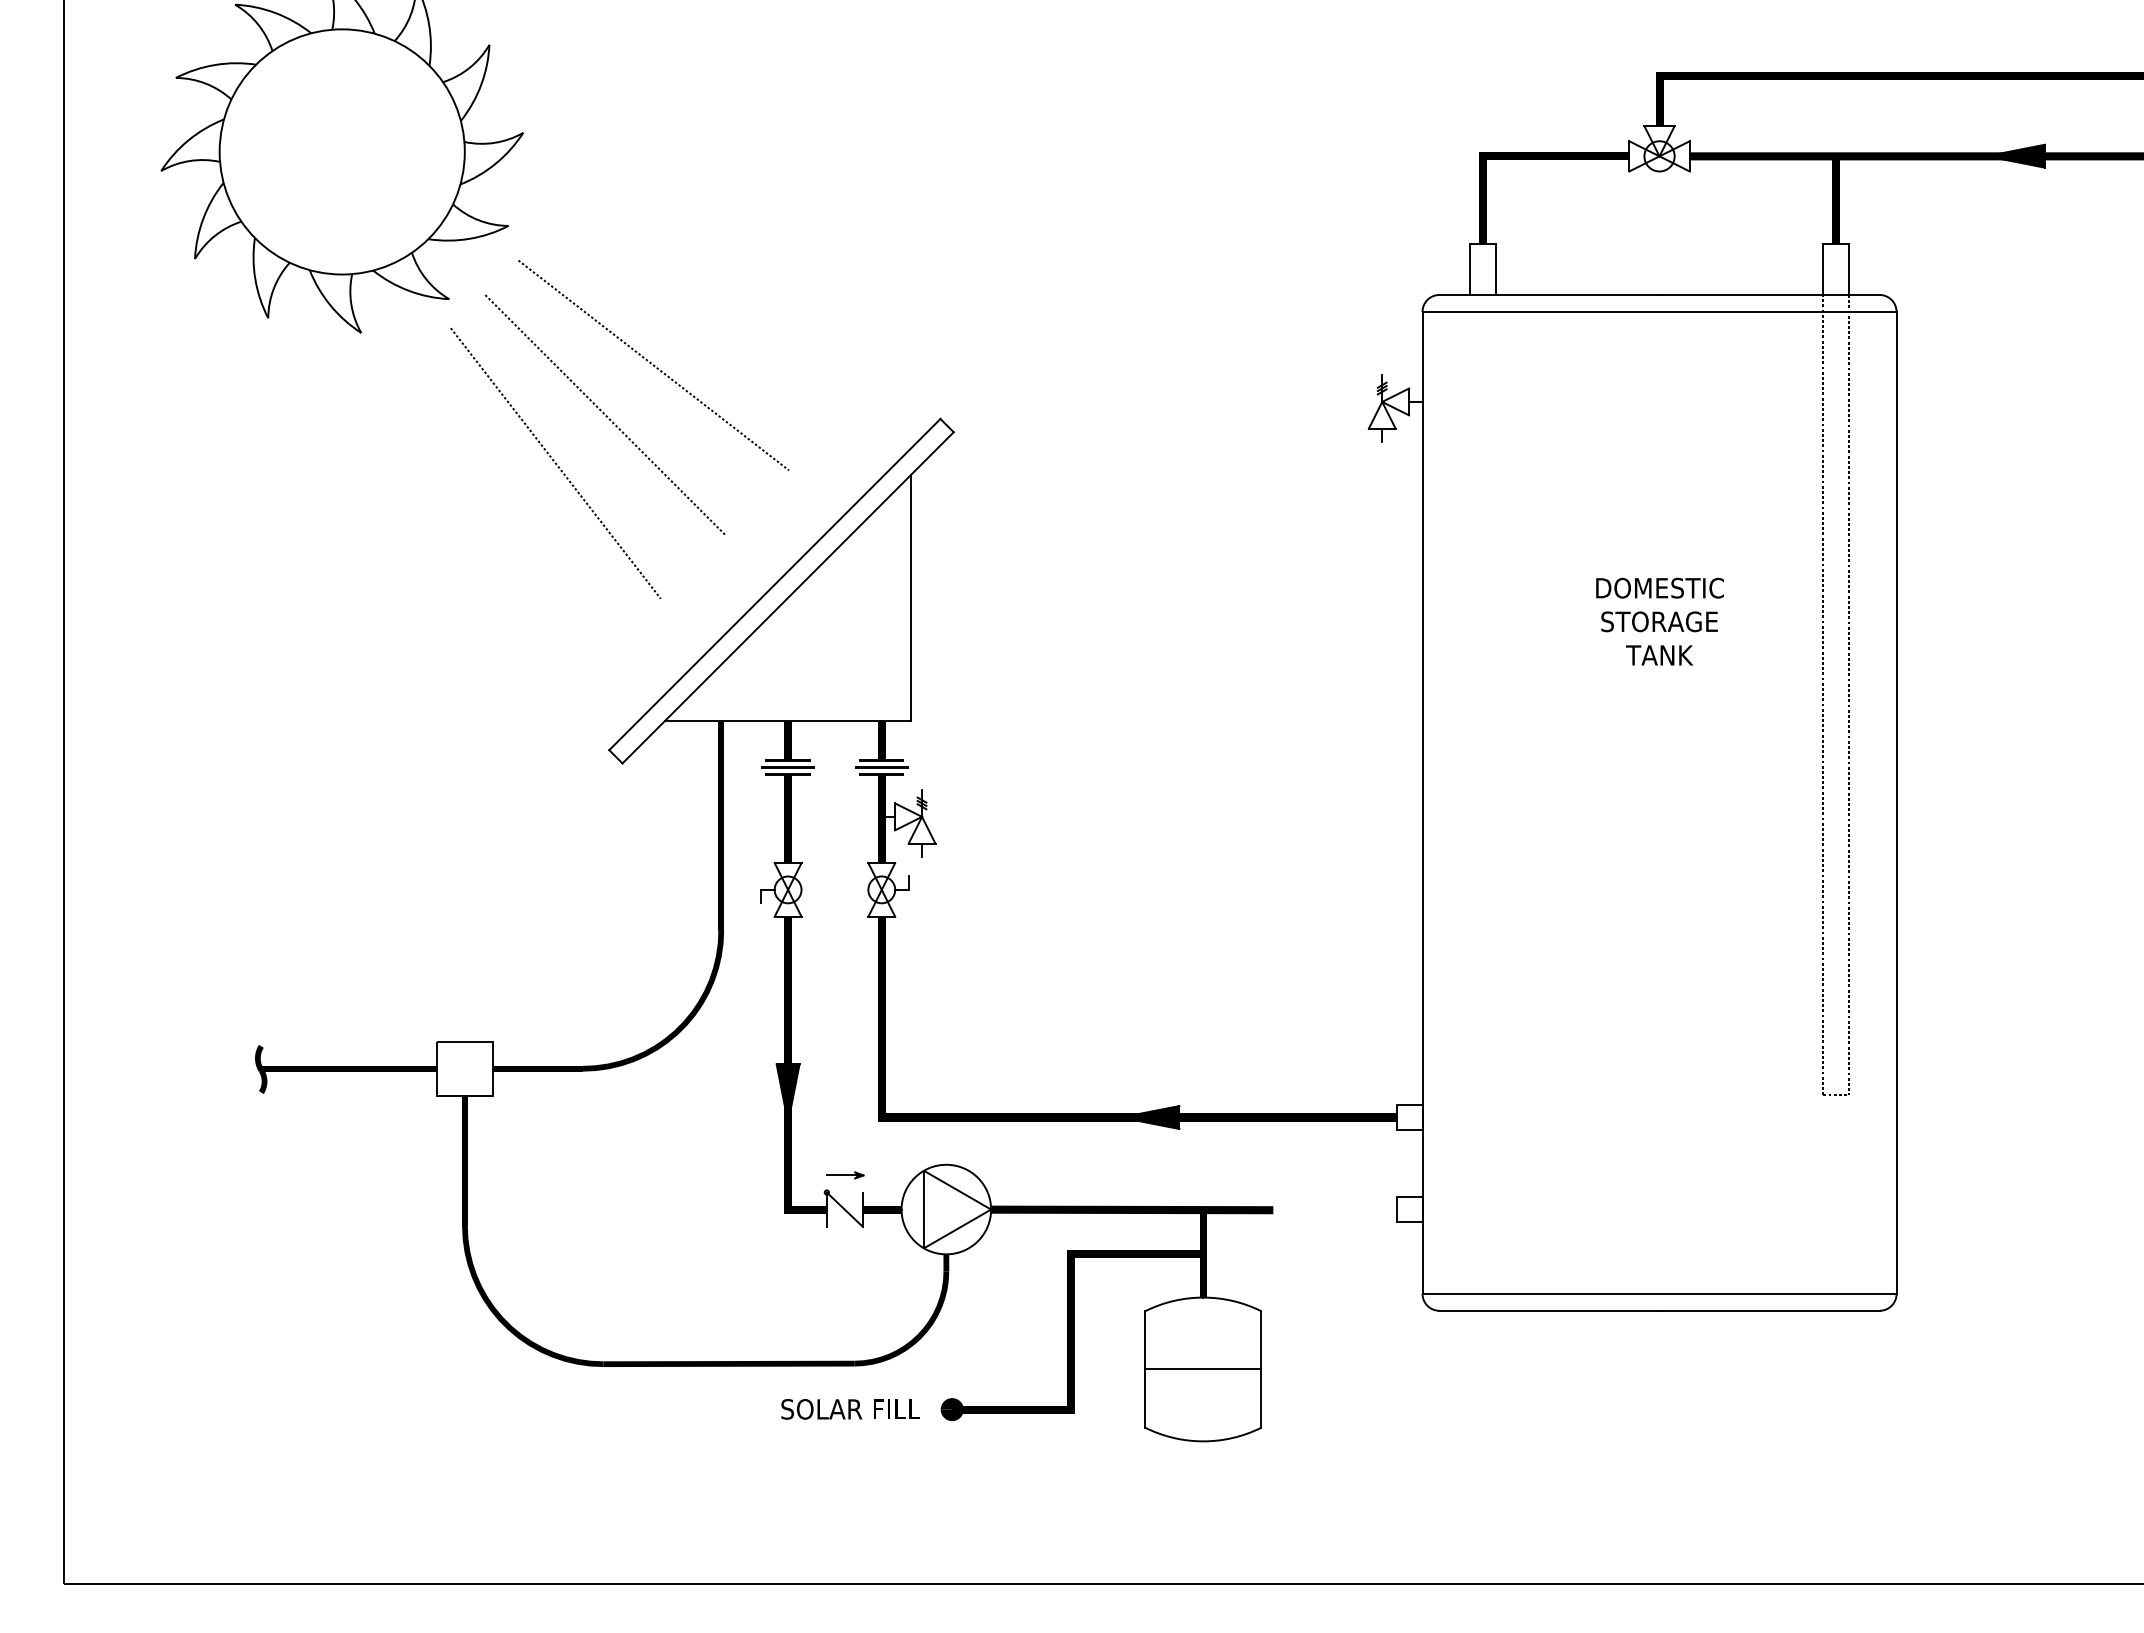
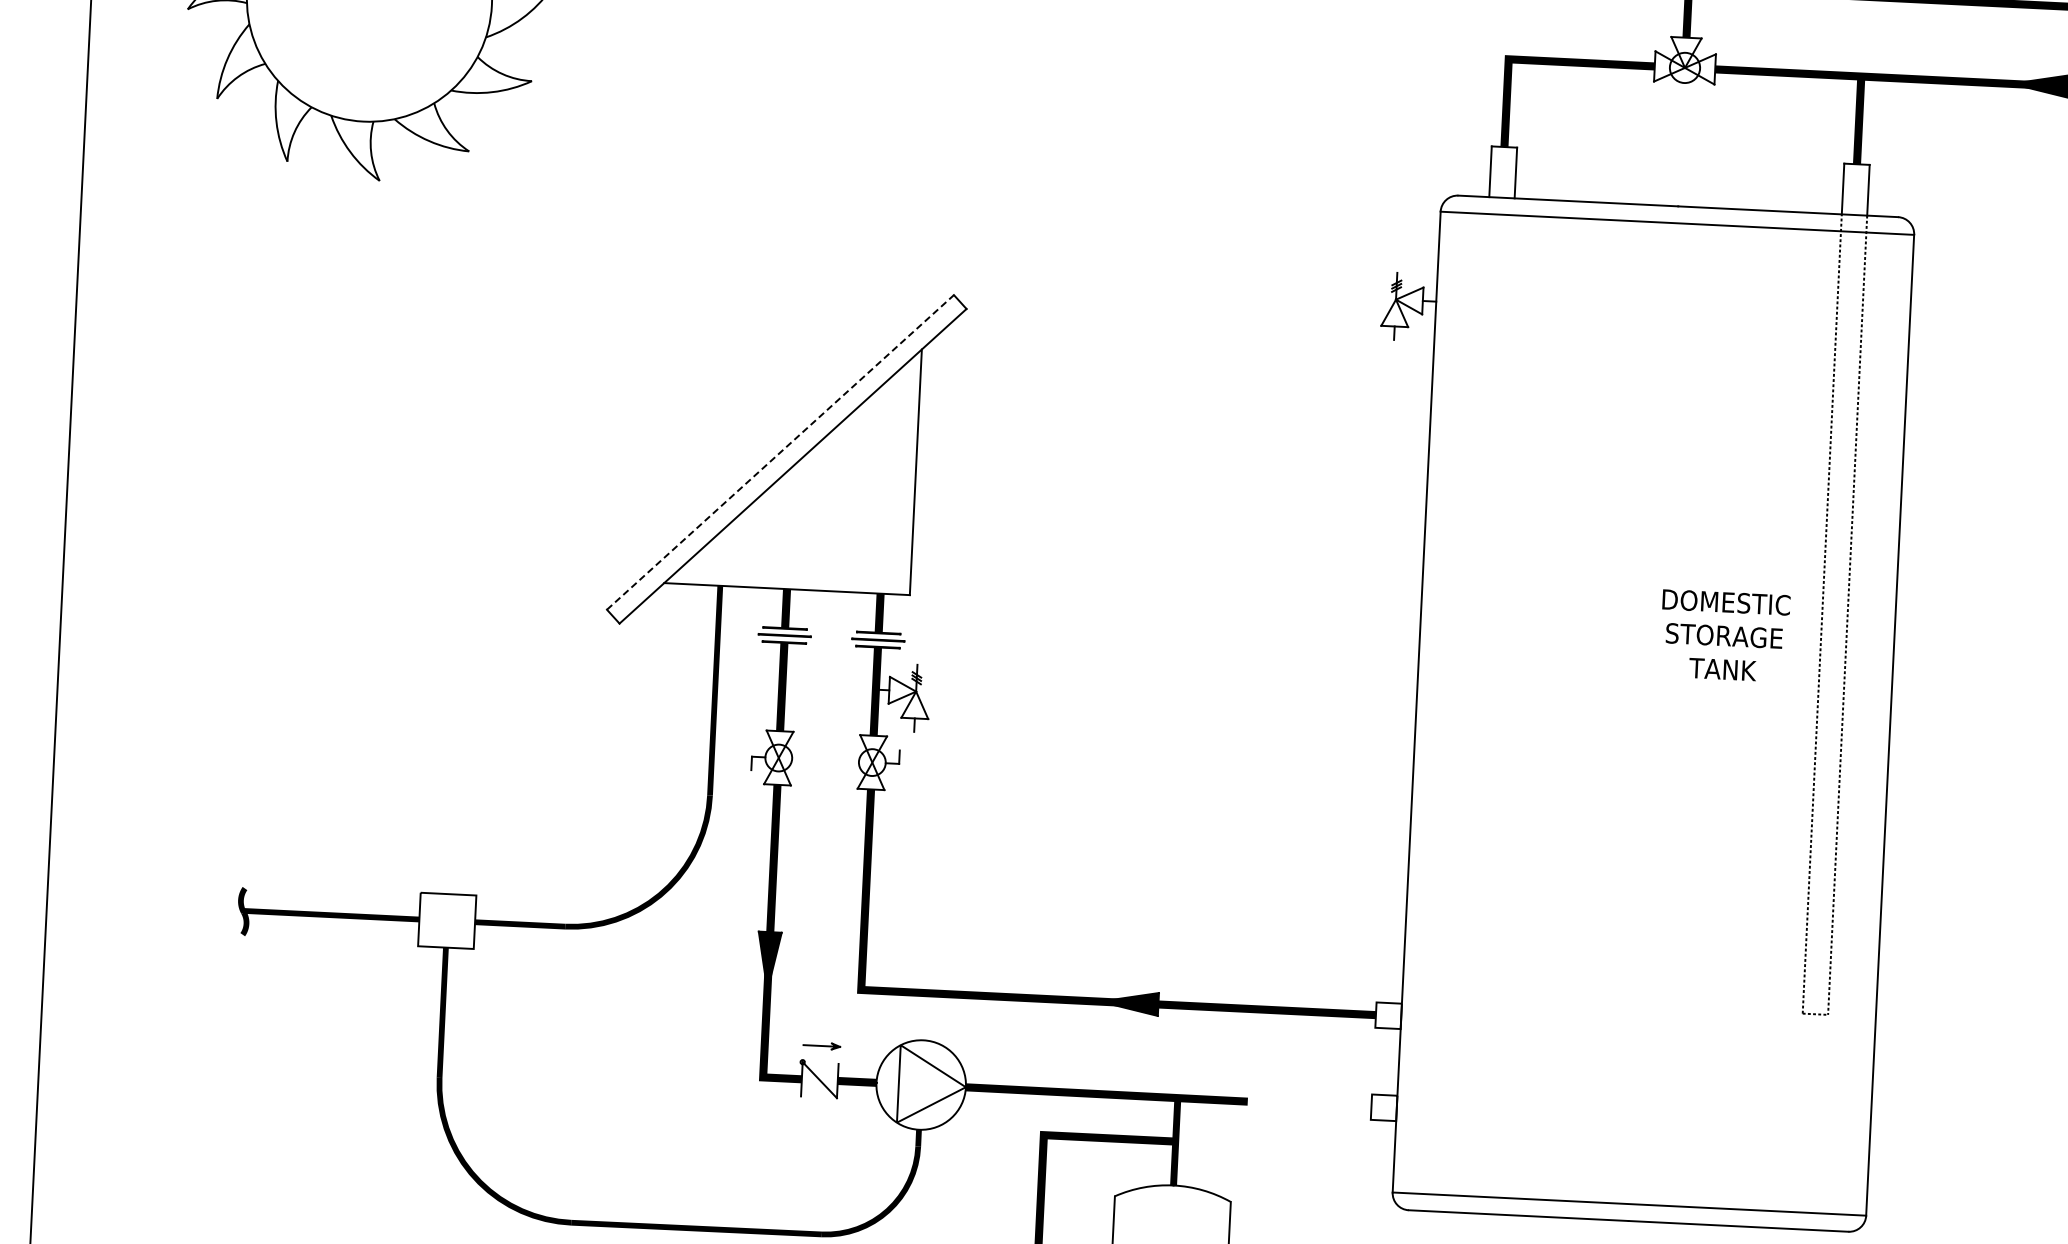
line: (653, 365) -> (669, 227), removed
line: (604, 414) -> (618, 274), removed
line: (555, 463) -> (567, 320), removed
line: (775, 584) -> (781, 452), solid -> dashed
text: (1659, 621) -> (1724, 635), moved

